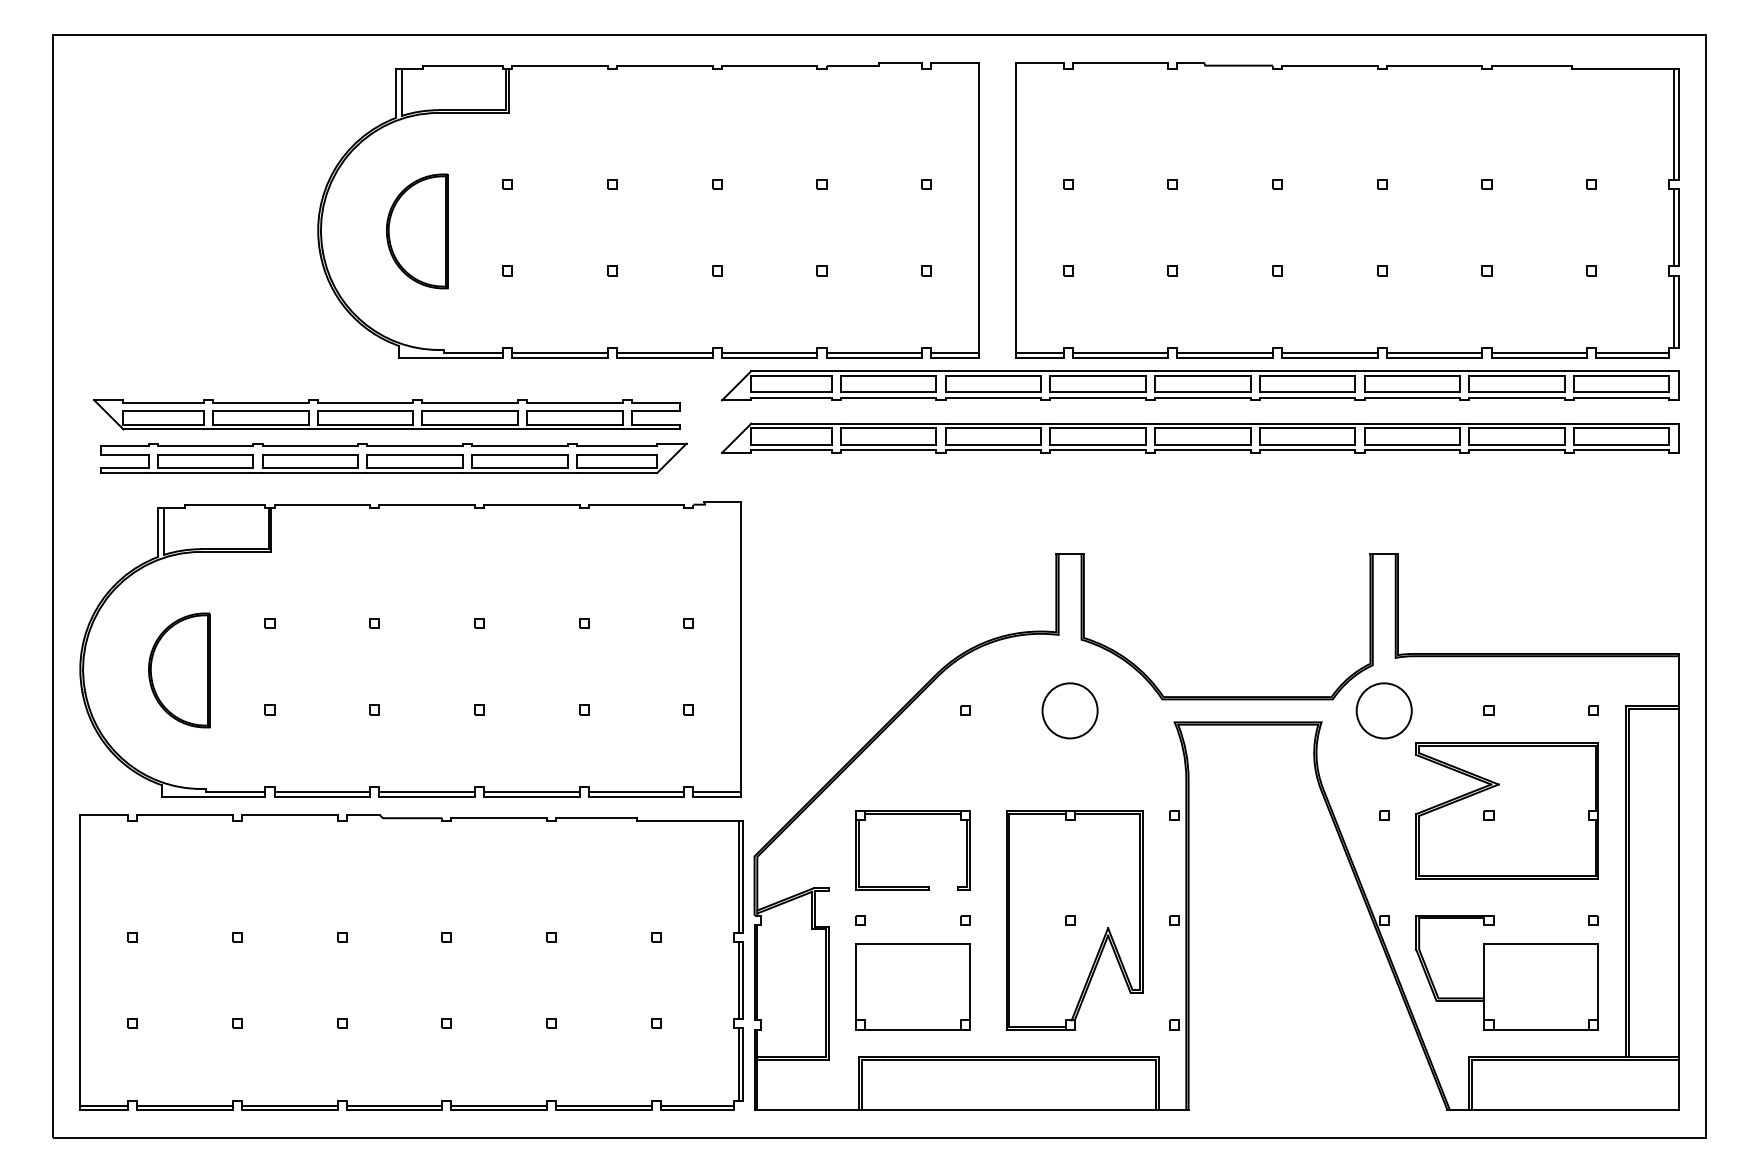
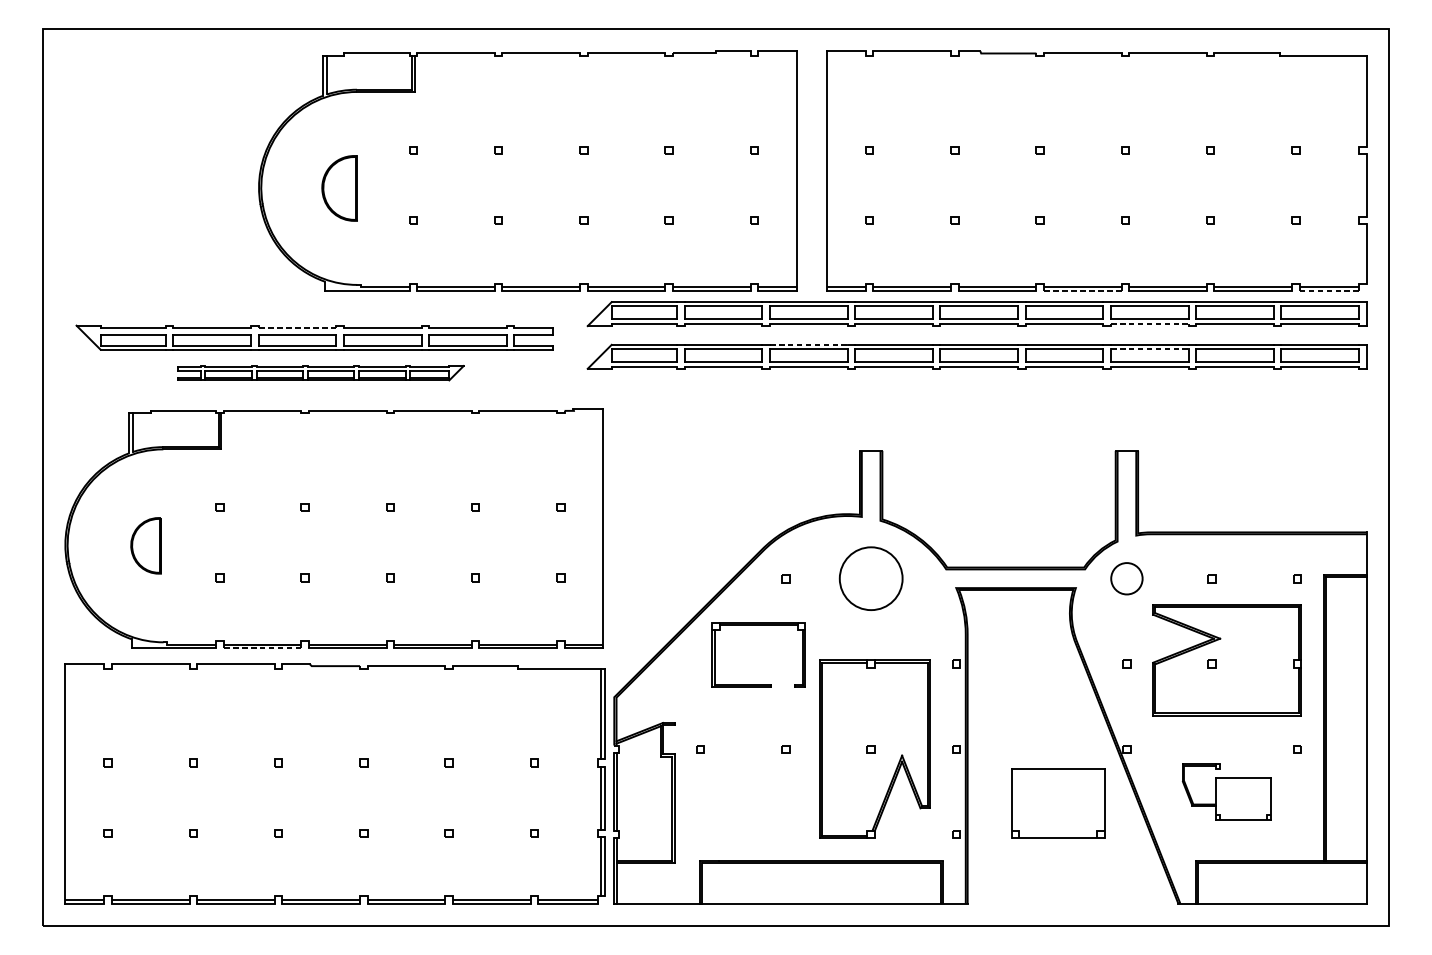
line: (1674, 124) -> (1363, 101), removed
line: (1674, 227) -> (1363, 185), removed
part: (416, 231) -> (339, 188), size x0.7
line: (1674, 311) -> (1363, 253), removed
line: (1329, 357) -> (1082, 291), solid -> dashed
line: (1632, 357) -> (1329, 291), solid -> dashed
line: (1412, 397) -> (1149, 323), solid -> dashed
line: (365, 402) -> (297, 327), solid -> dashed
line: (993, 423) -> (808, 344), solid -> dashed
line: (1412, 428) -> (1149, 348), solid -> dashed
part: (393, 458) -> (320, 373), size x0.6
part: (179, 670) -> (146, 545), size x0.6
circle: (1069, 710) -> (870, 578), size x1.4
circle: (1383, 710) -> (1126, 578), size x0.7
line: (322, 796) -> (262, 648), solid -> dashed
part: (912, 814) -> (758, 625), moved
part: (1506, 972) -> (1226, 791), size x0.6
part: (912, 986) -> (1057, 803), moved

